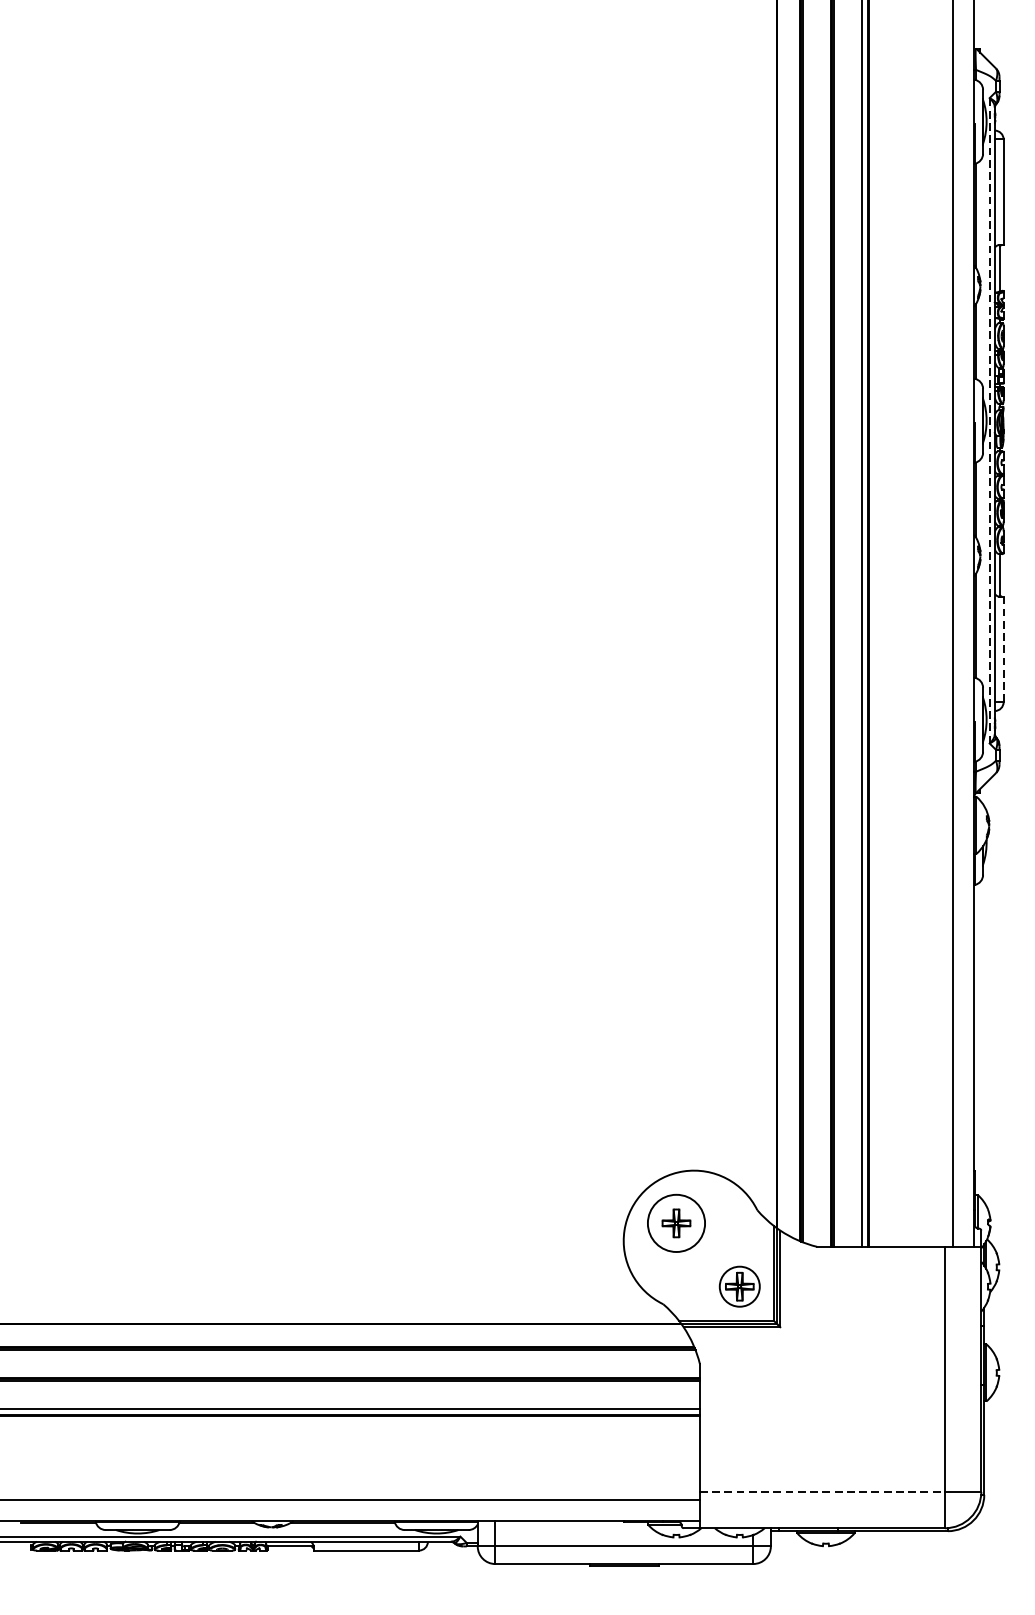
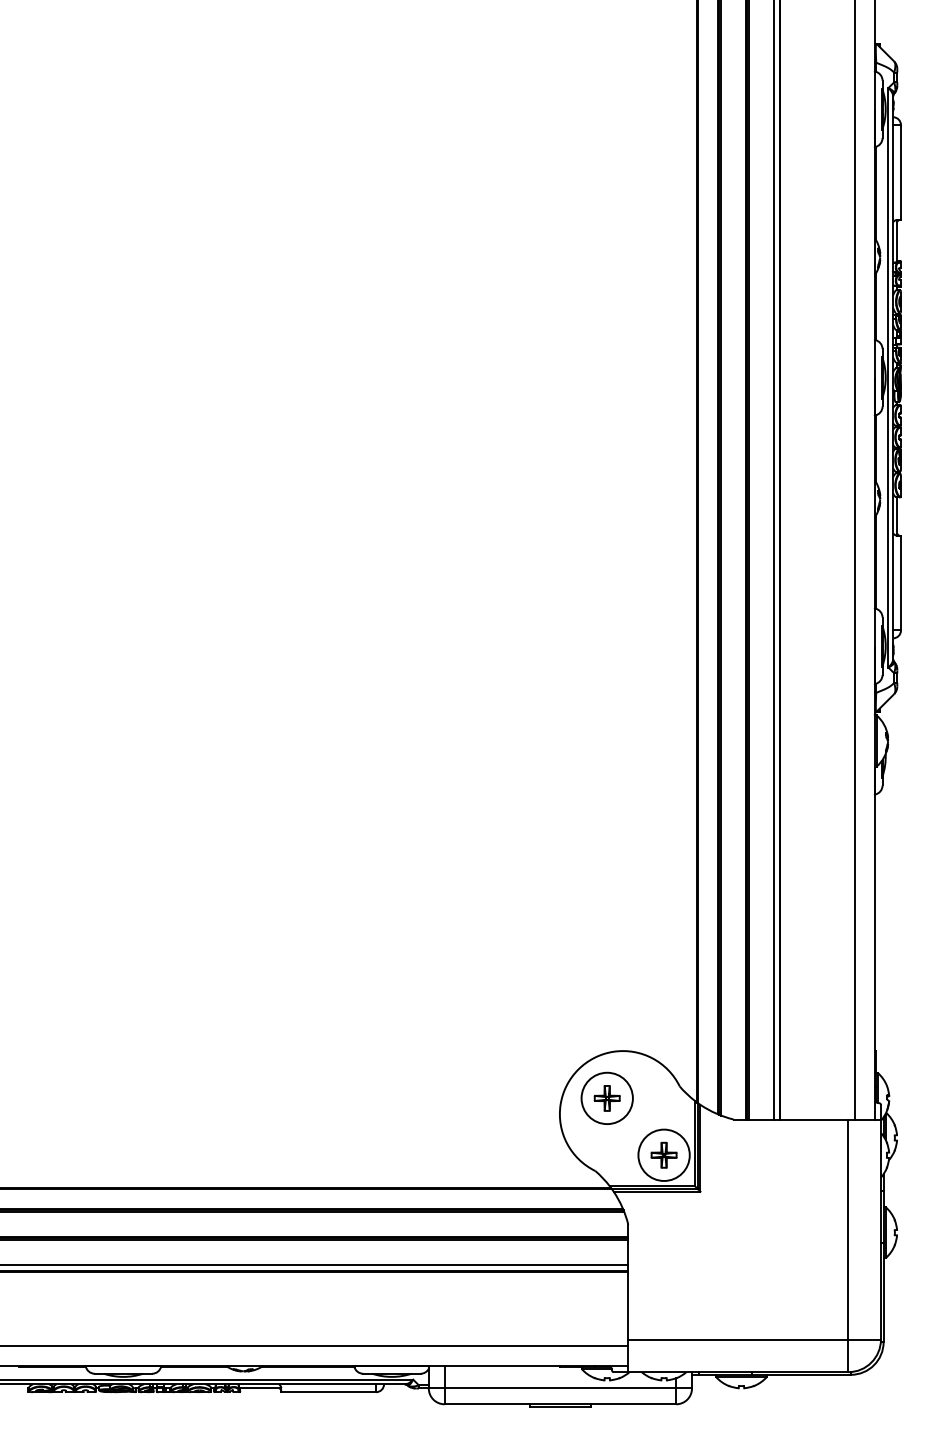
line: (989, 420) -> (888, 377), dashed -> solid
line: (1003, 648) -> (900, 582), dashed -> solid
circle: (739, 1285) -> (663, 1154), size x1.43
line: (822, 1491) -> (738, 1339), dashed -> solid

